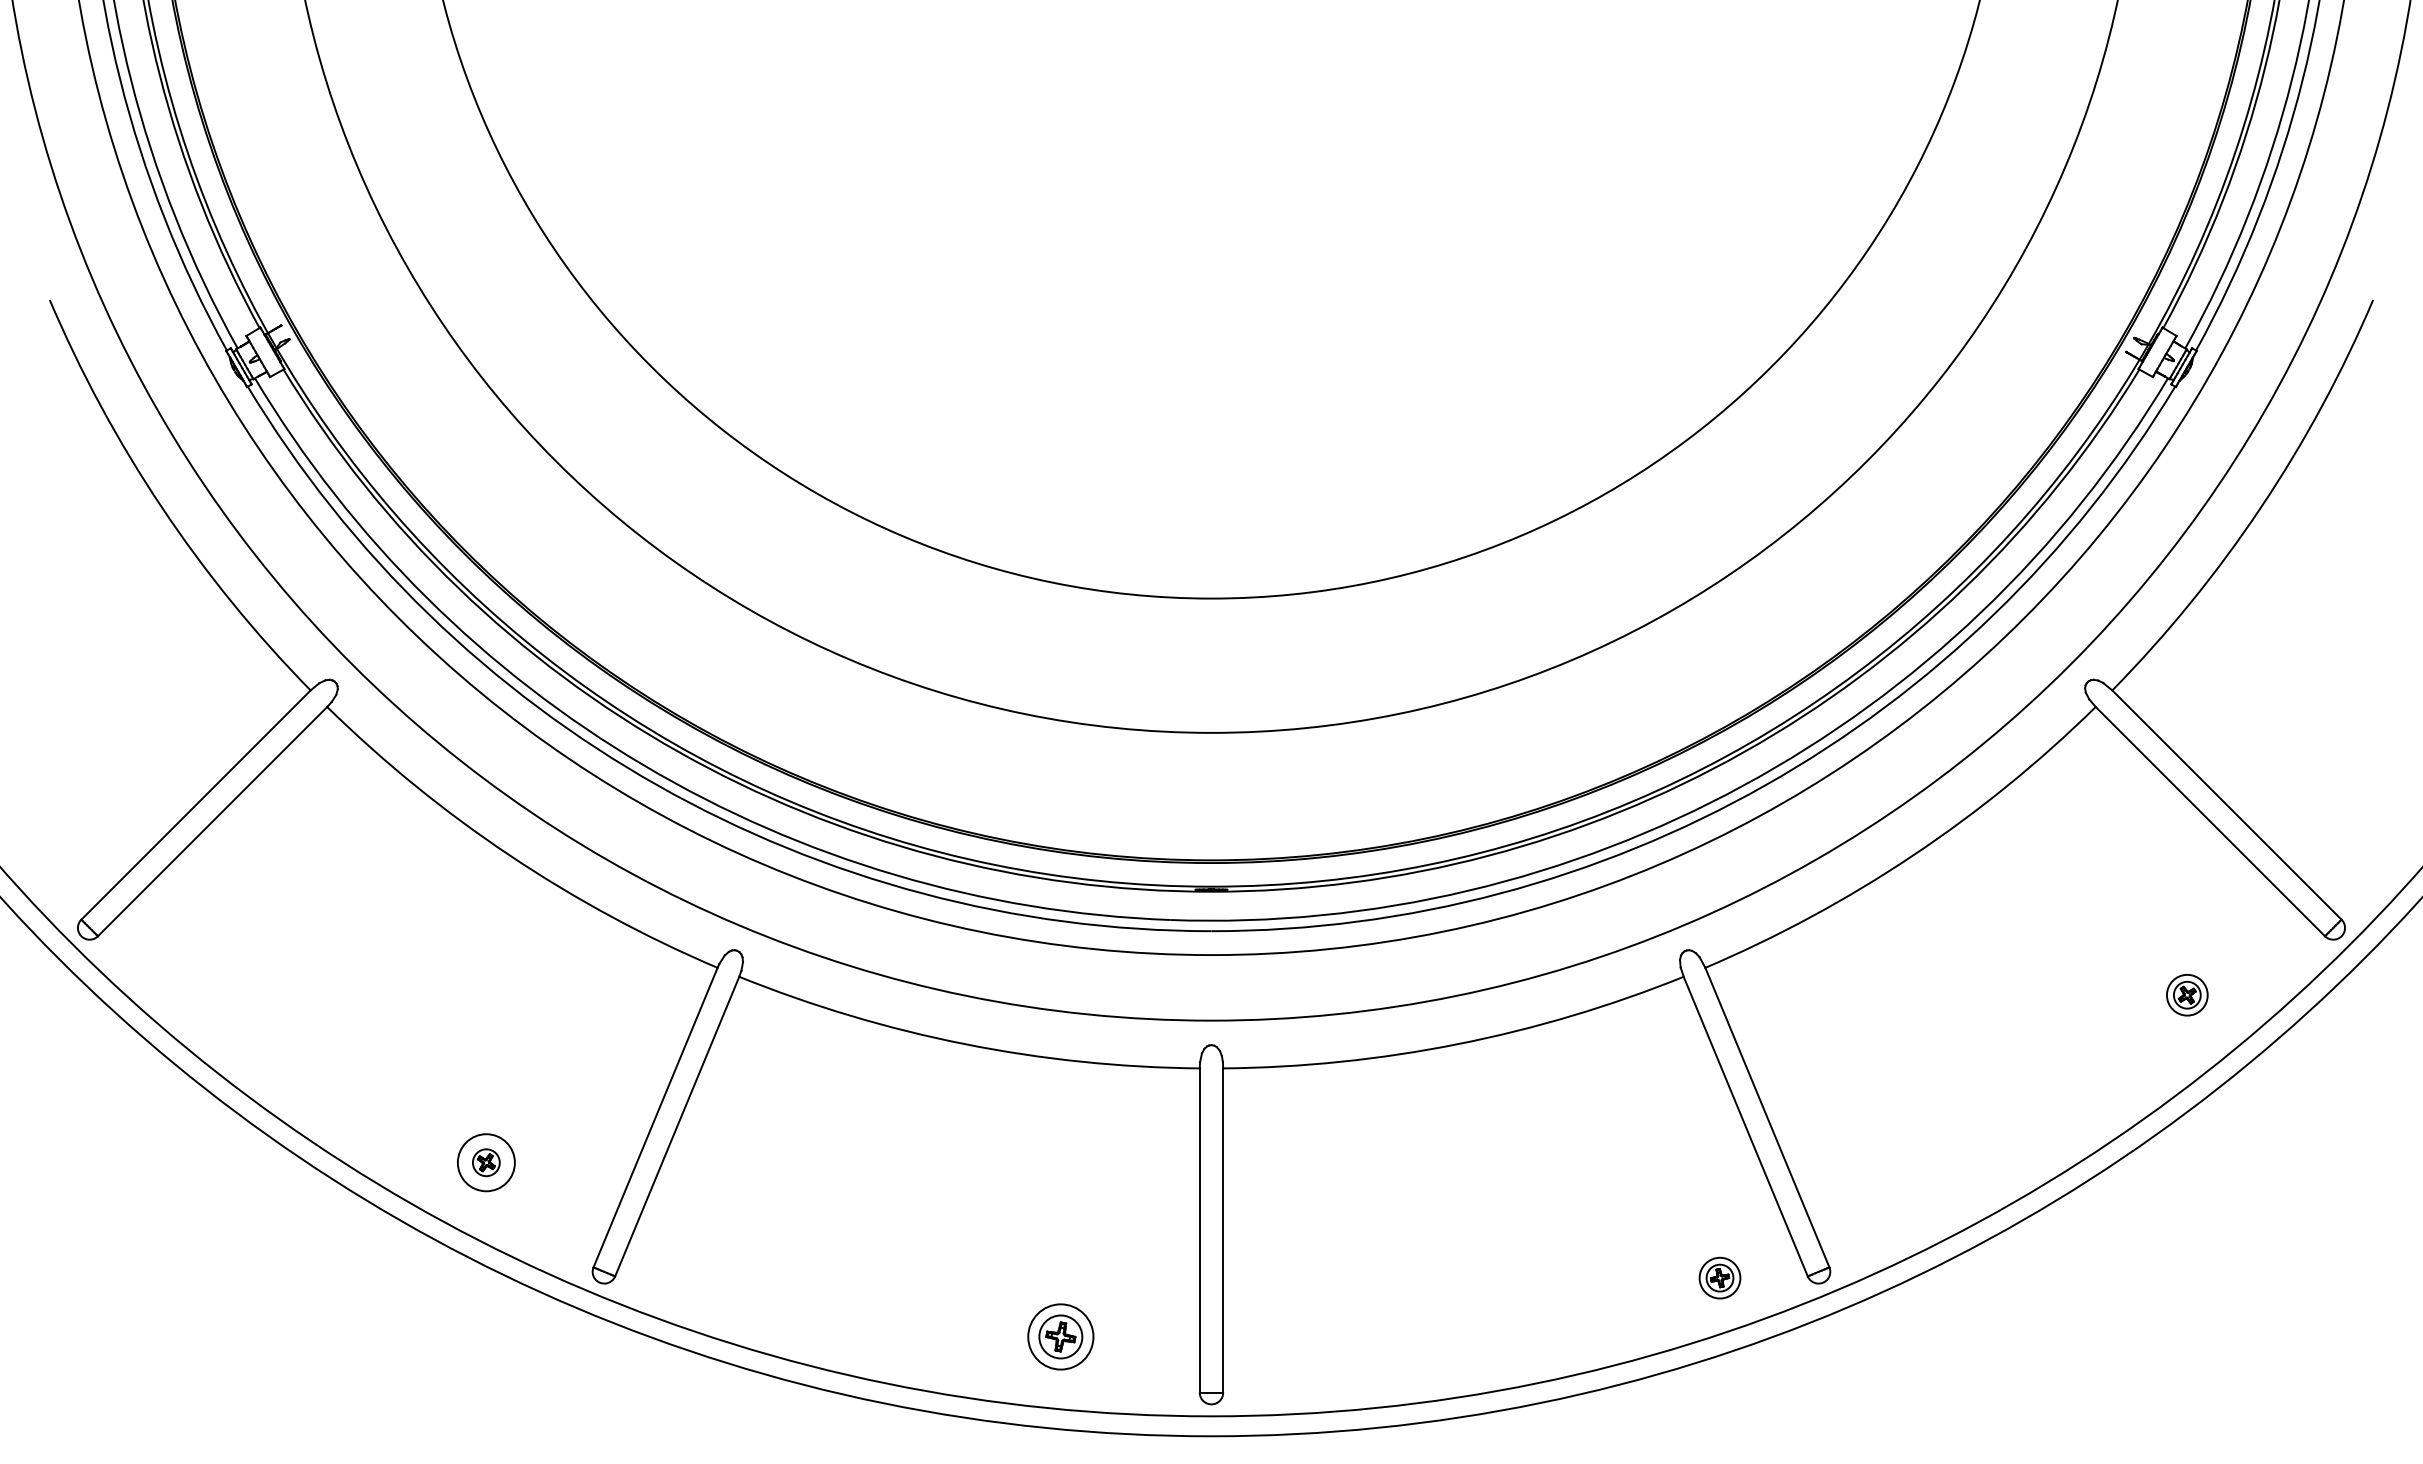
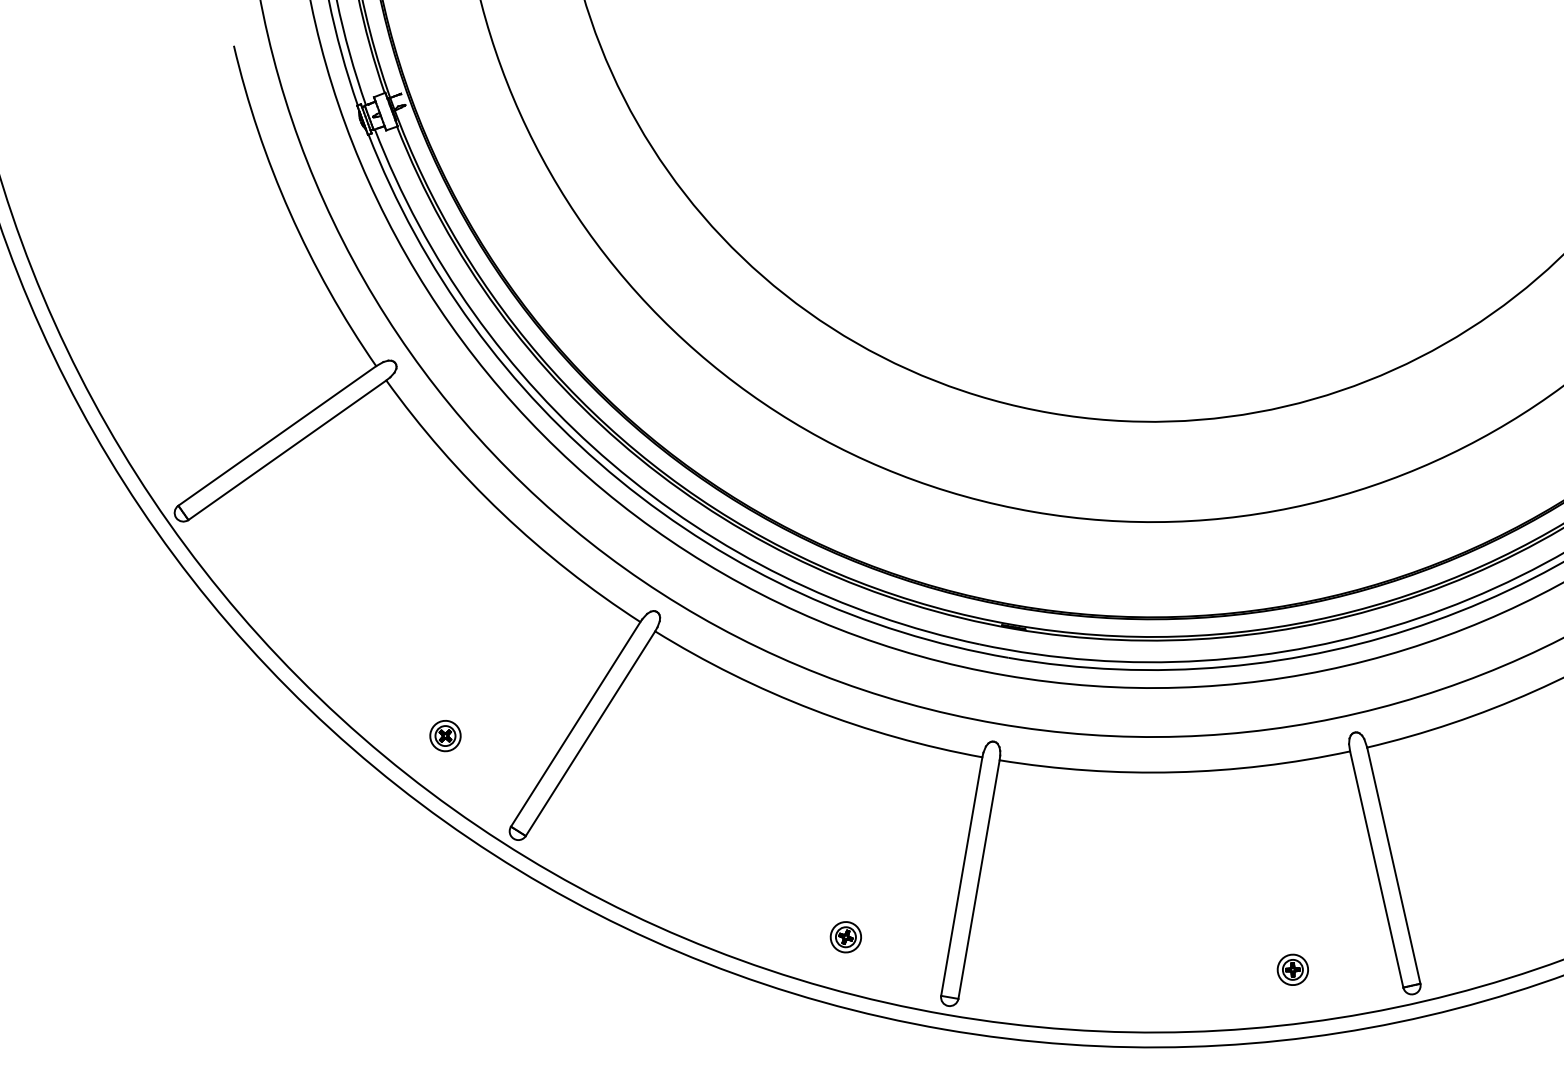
circle: (486, 1162) -> (445, 735), size x0.71
part: (1719, 1277) -> (1292, 969), moved
part: (1060, 1336) -> (845, 936), size x0.62

